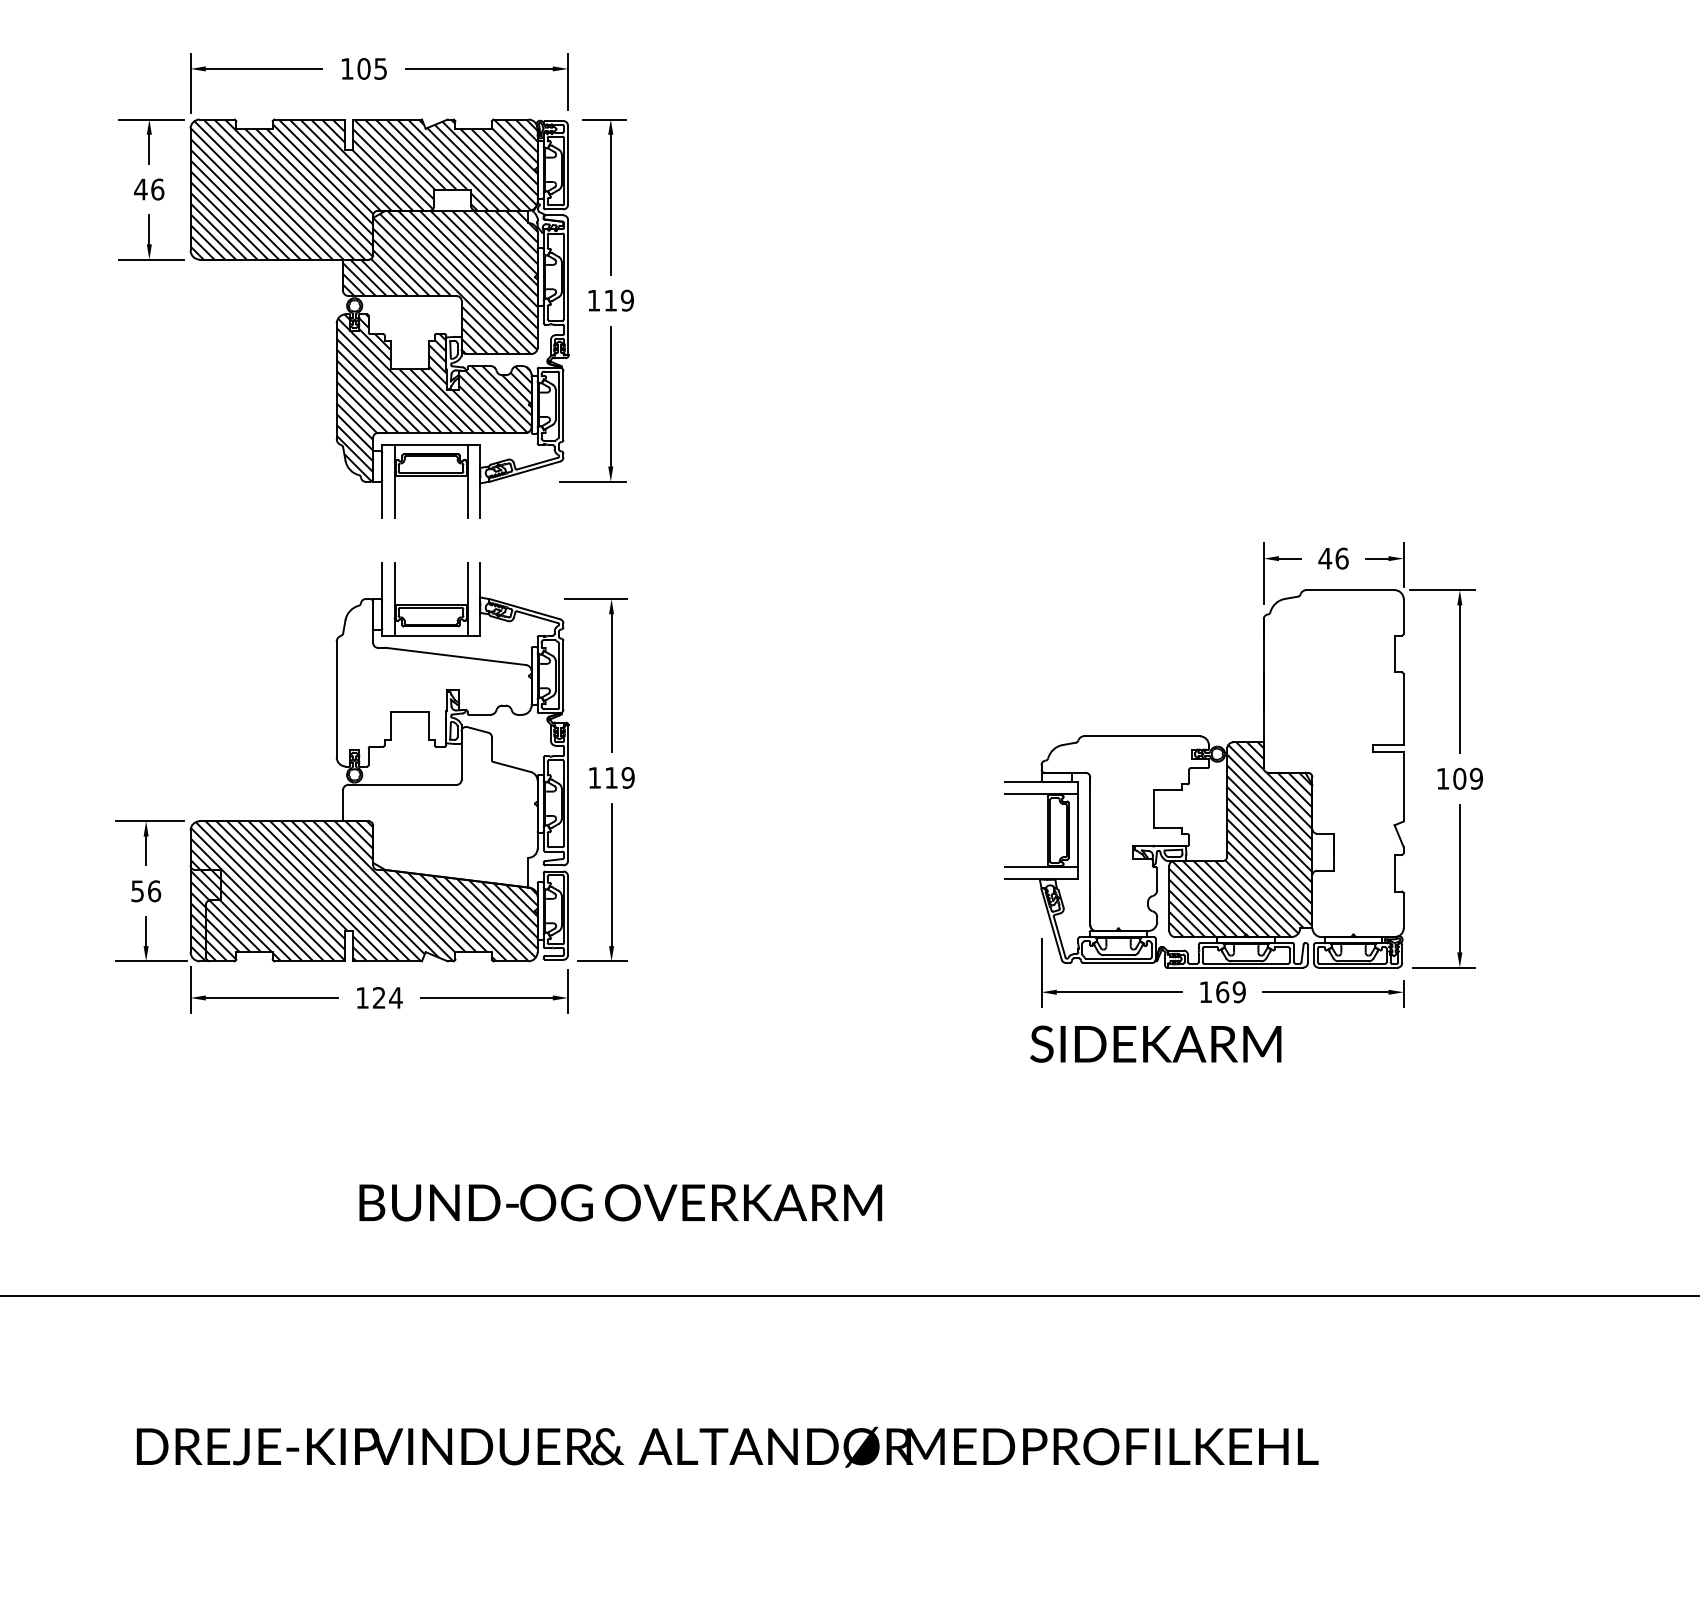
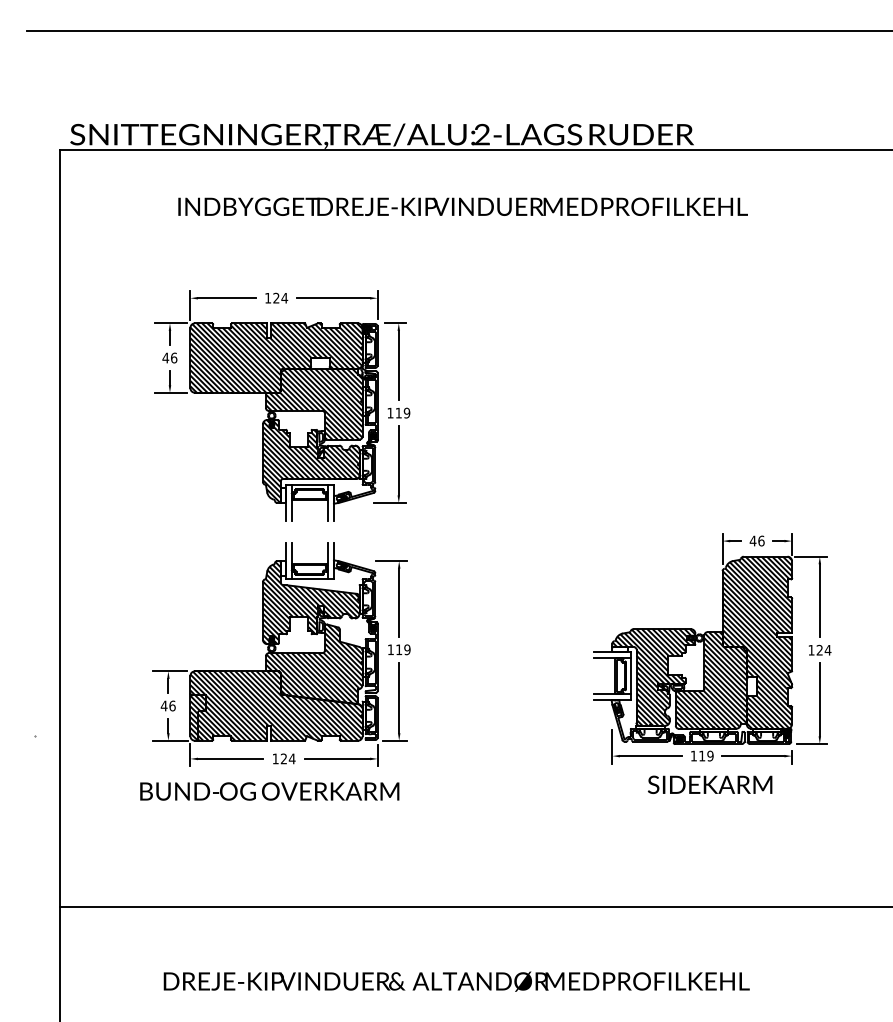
text: (372, 67) -> (280, 297), 105 -> 124
hatch: (432, 682) -> (310, 602), added
hatch: (1334, 763) -> (757, 642), added
text: (1467, 777) -> (823, 649), 109 -> 124
hatch: (438, 805) -> (313, 663), added
hatch: (1124, 833) -> (653, 677), added
text: (136, 890) -> (163, 705), 56 -> 46
text: (1223, 991) -> (702, 755), 169 -> 119
text: (1156, 1043) -> (710, 784), moved
text: (620, 1202) -> (269, 791), moved

